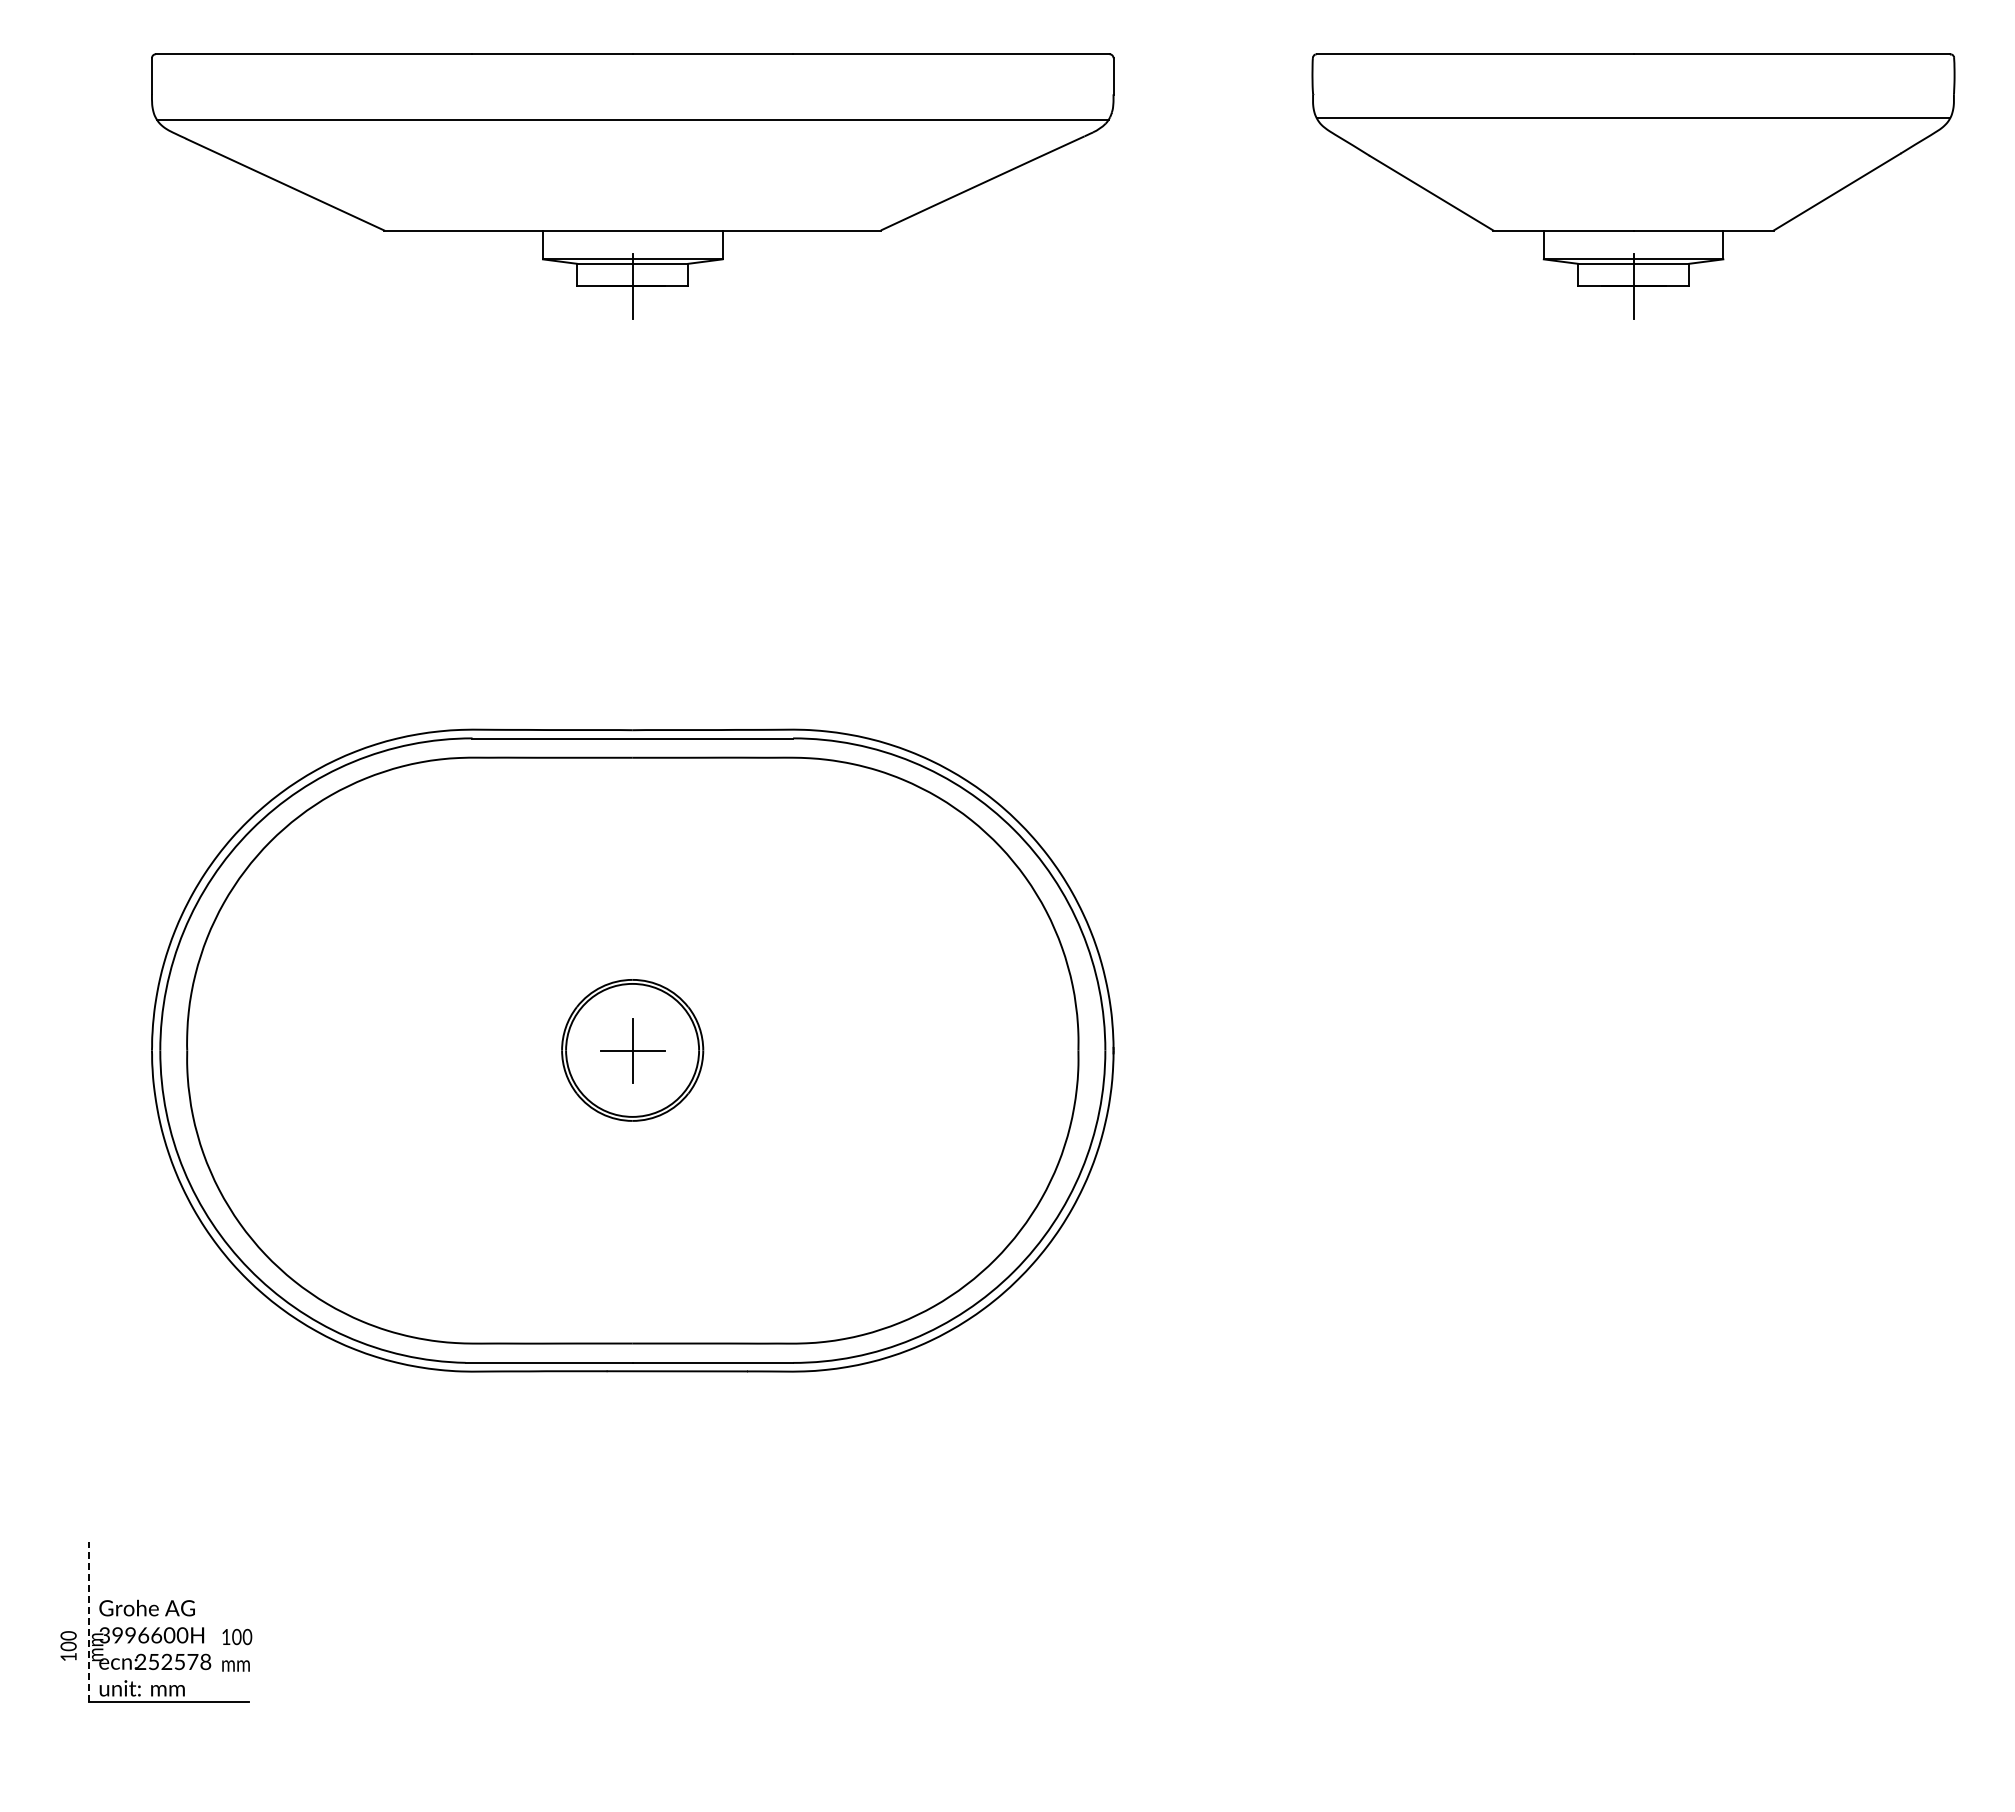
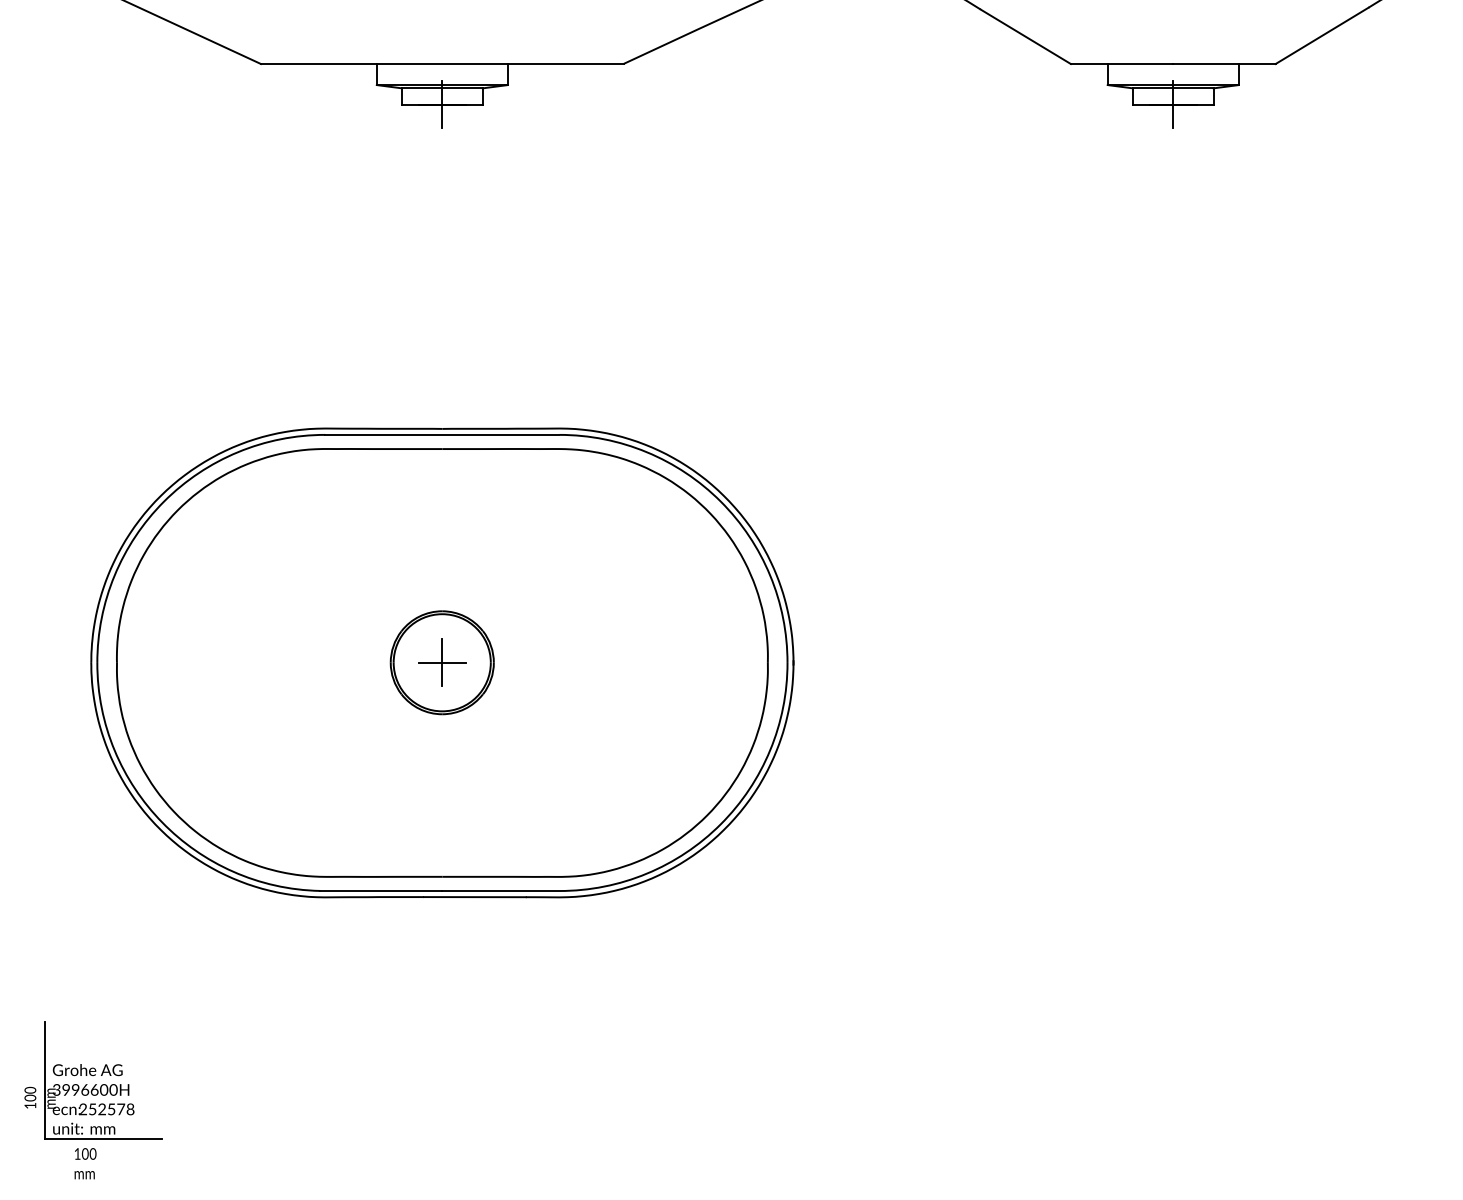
line: (88, 1621) -> (44, 1079), dashed -> solid
text: (237, 1649) -> (85, 1163), moved

